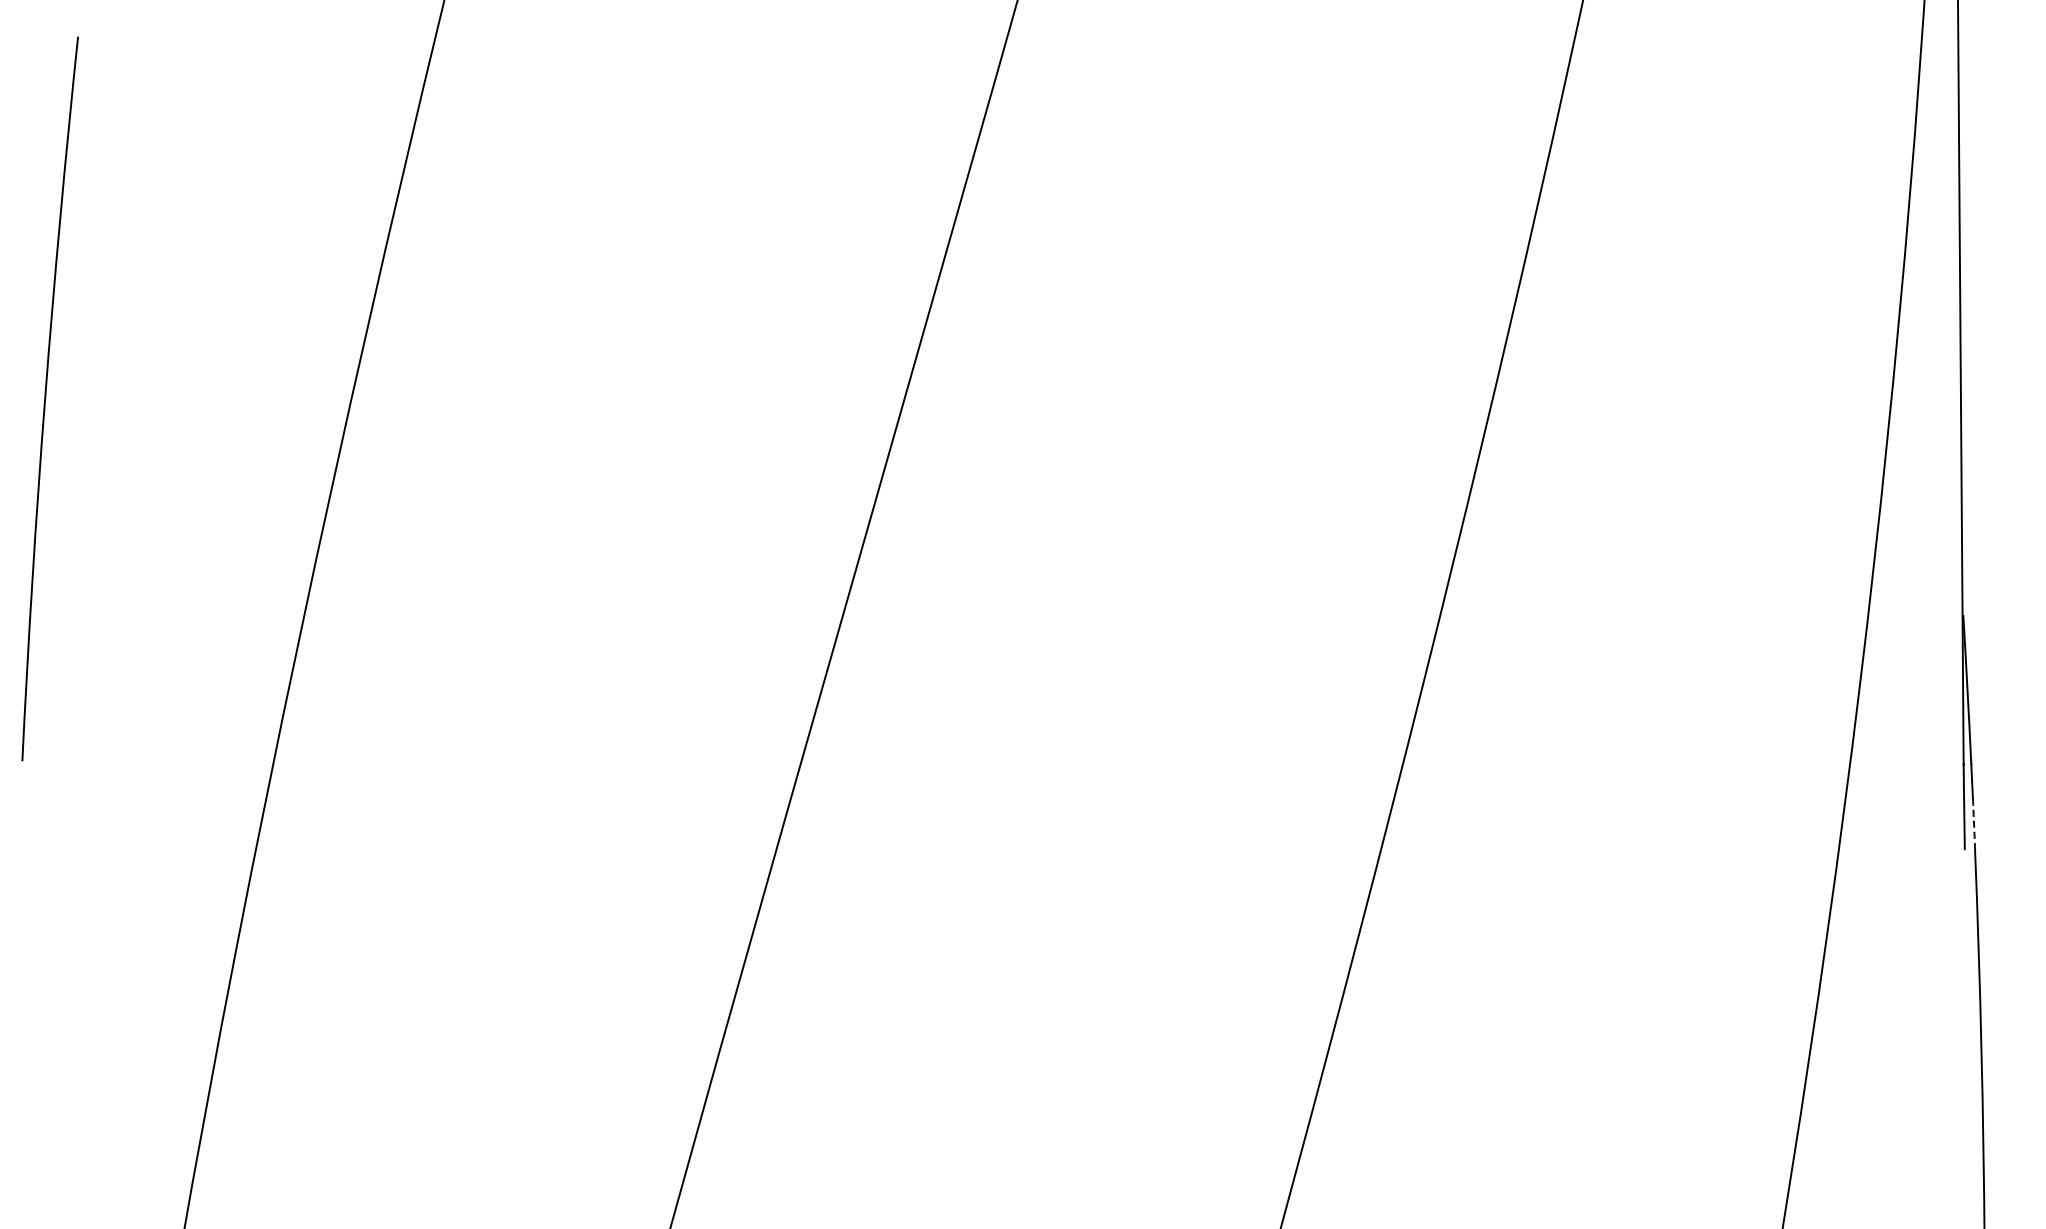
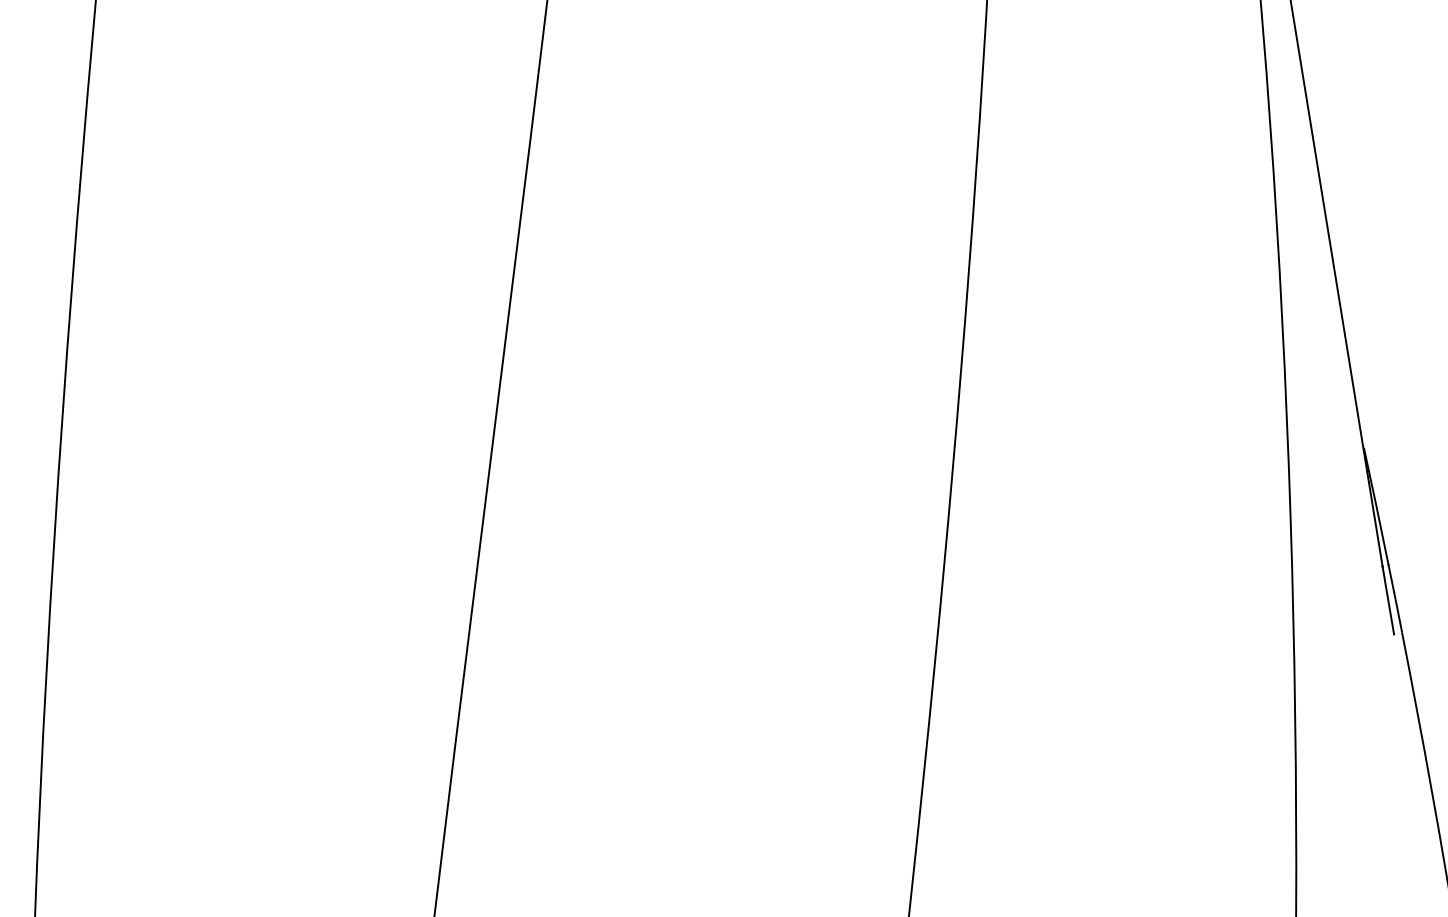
arc: (1974, 824) -> (1398, 612), dashed -> solid

